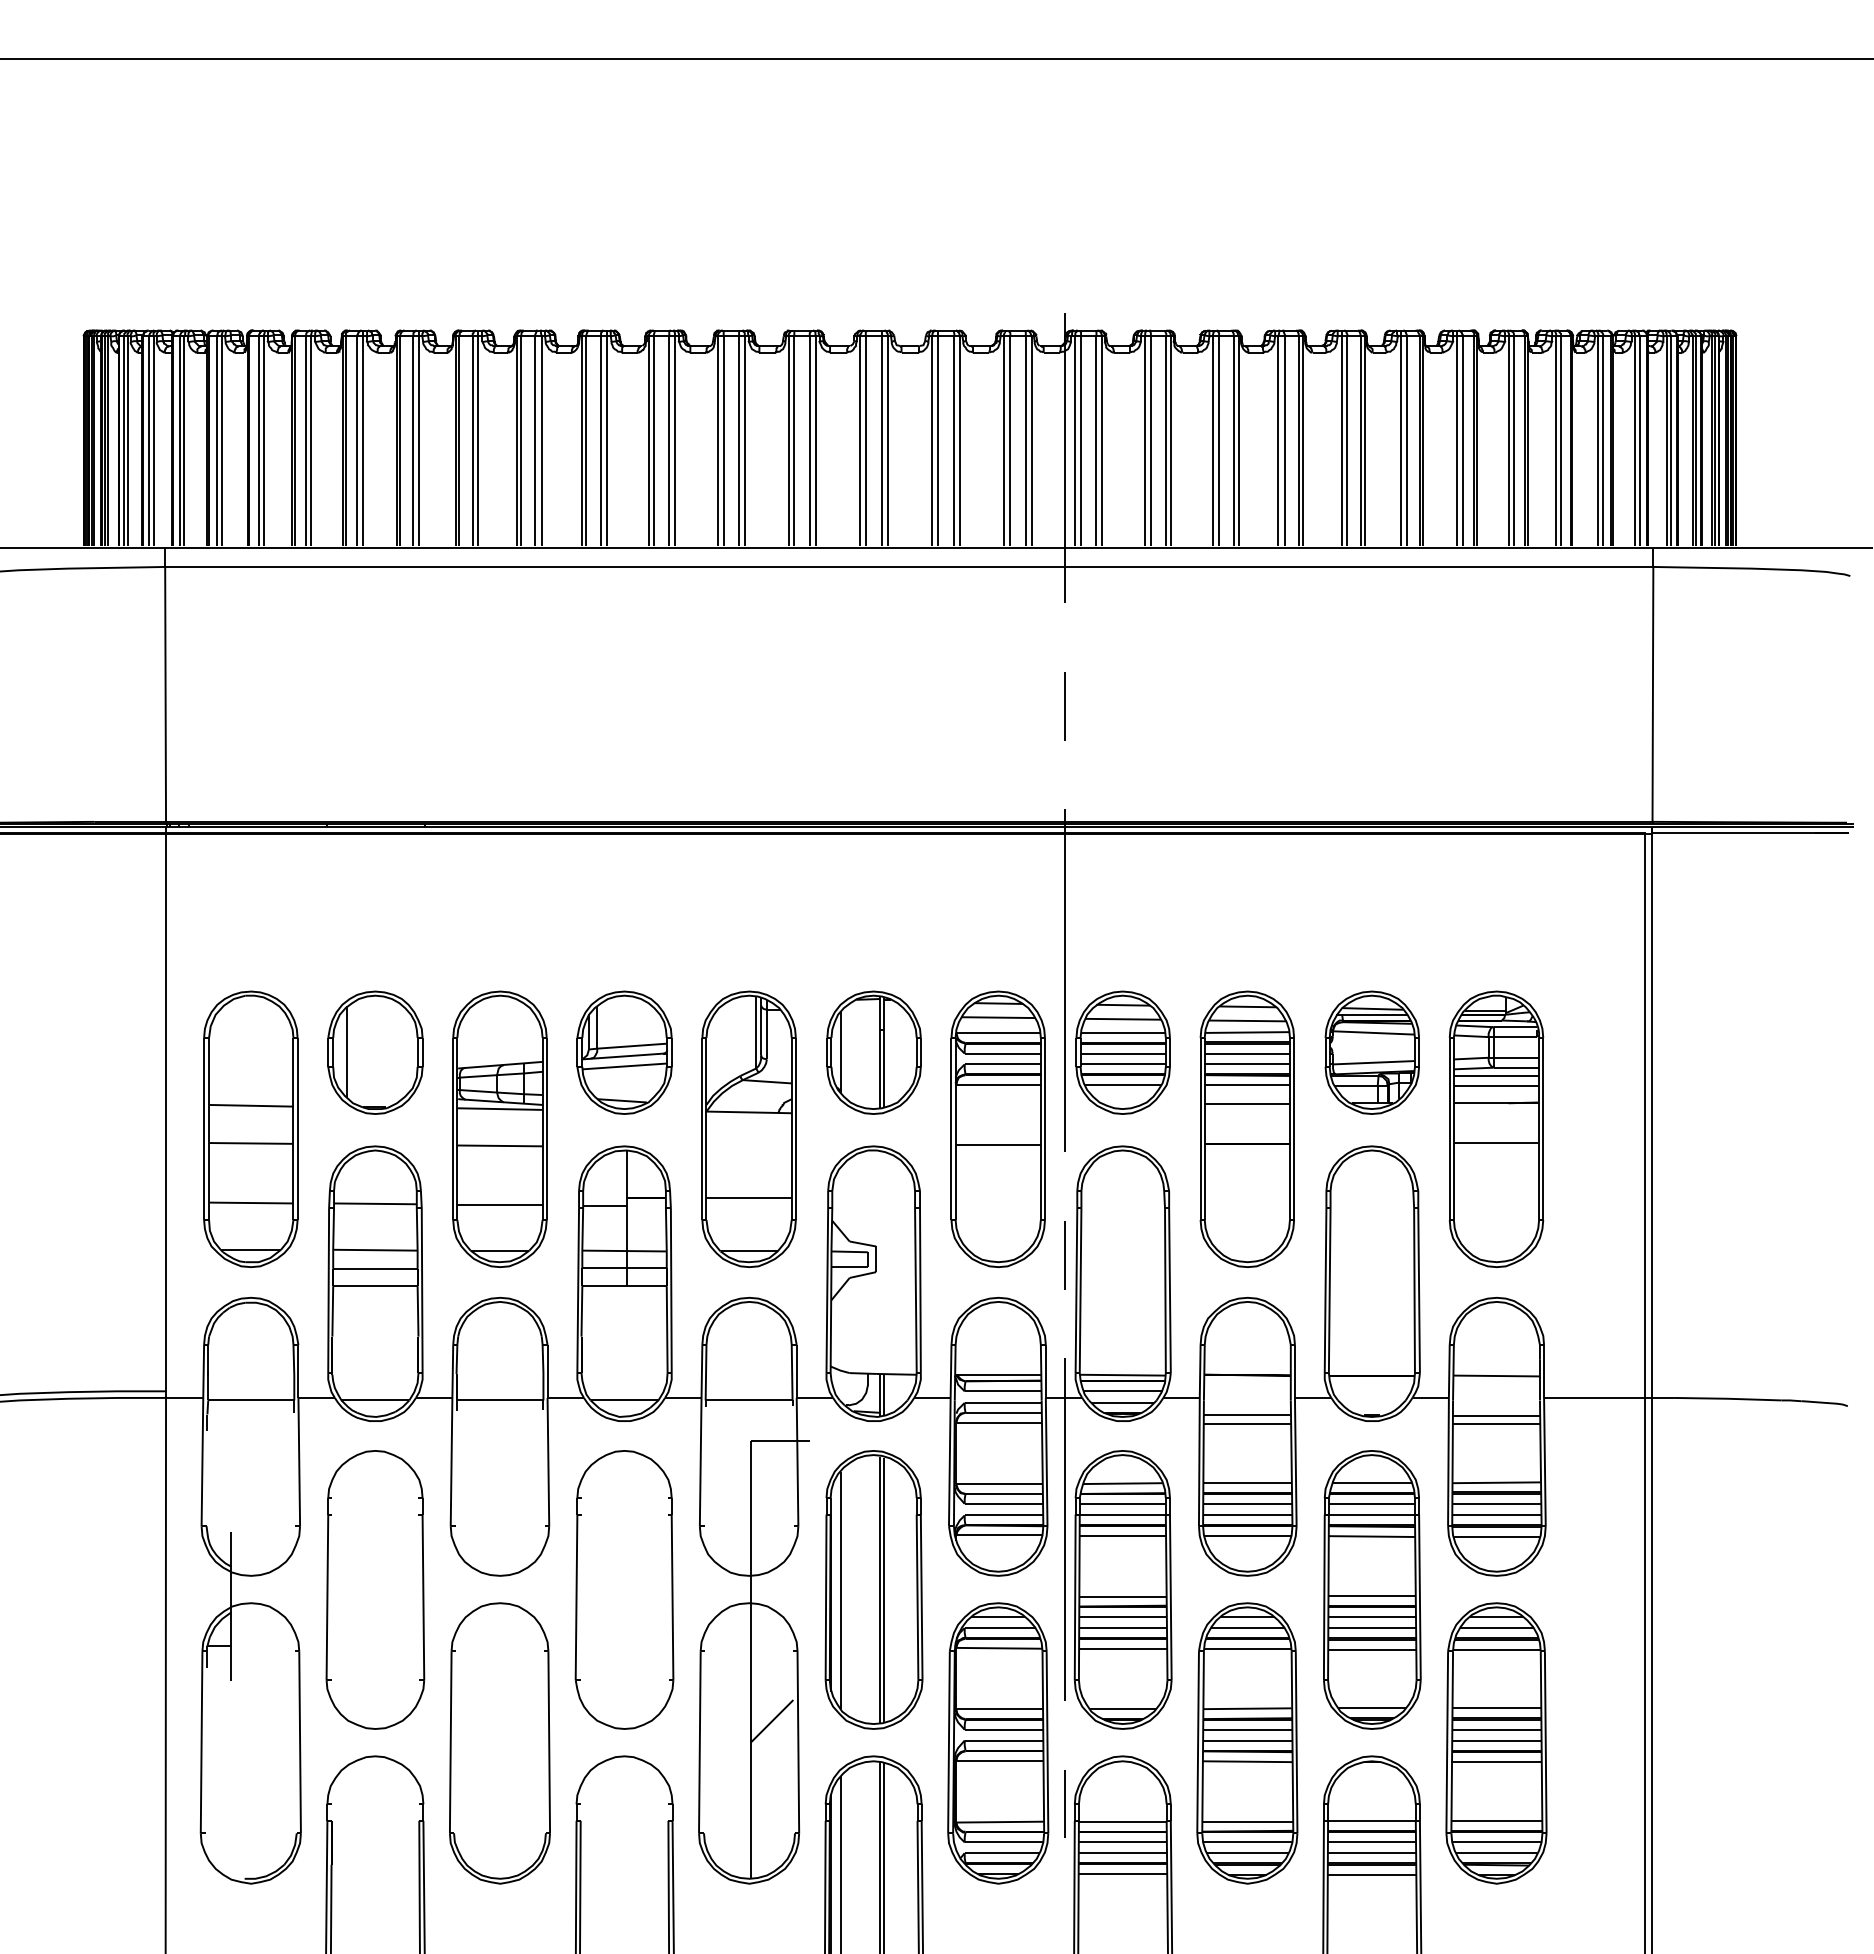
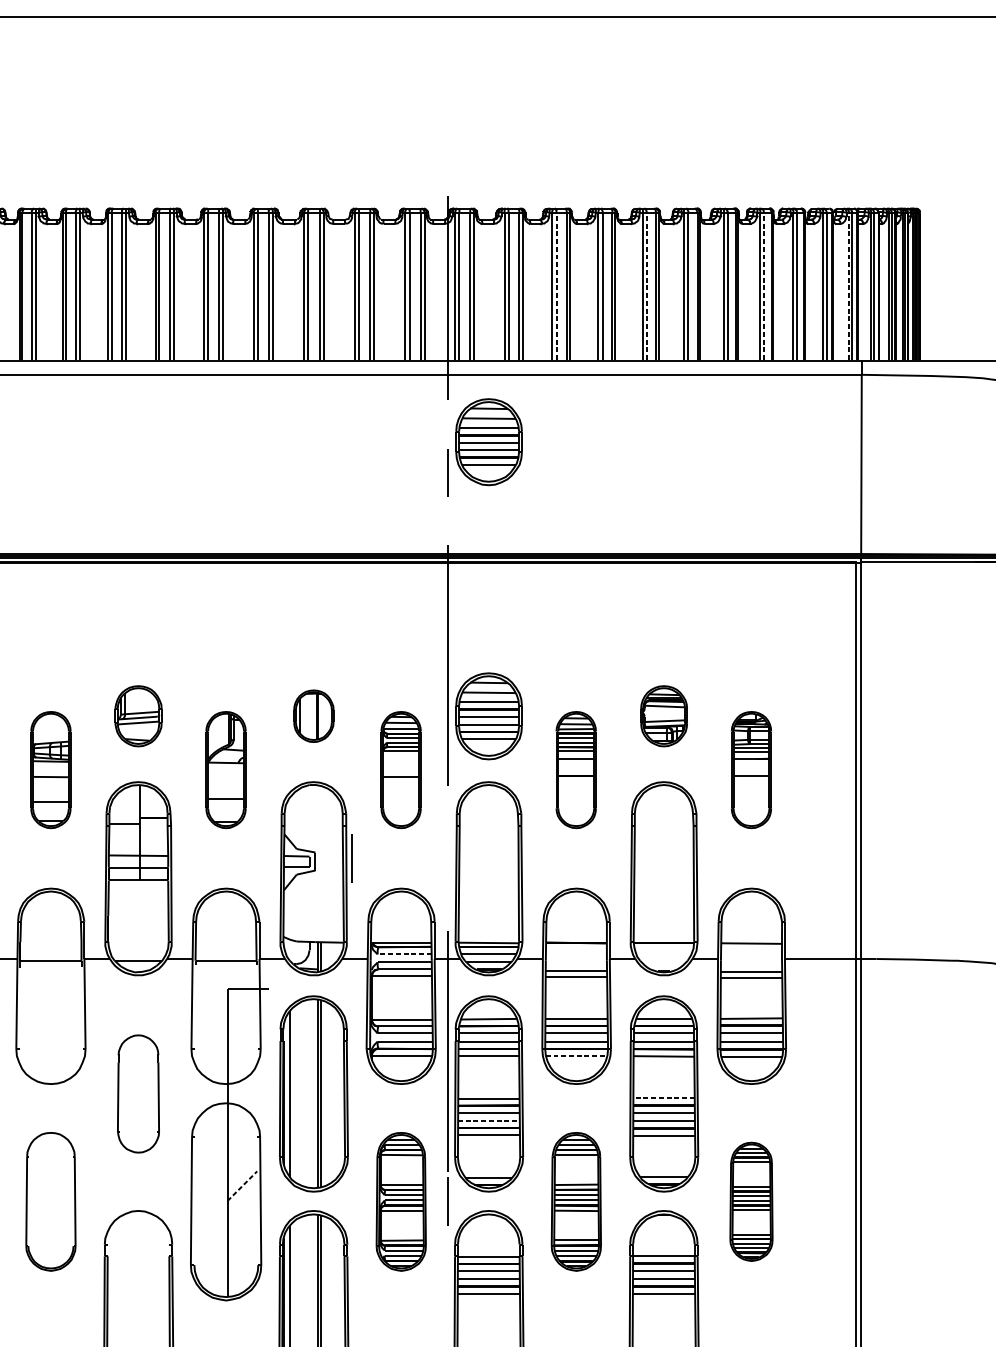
line: (1219, 441) -> (556, 286), solid -> dashed
line: (1347, 441) -> (646, 286), solid -> dashed
line: (1513, 441) -> (763, 286), solid -> dashed
line: (1634, 441) -> (848, 286), solid -> dashed
part: (1122, 662) -> (488, 441), added
part: (624, 1052) -> (138, 716), size x0.7
part: (873, 1052) -> (313, 716), size x0.6
part: (1371, 1052) -> (663, 716), size x0.7
part: (499, 1128) -> (50, 769), size x0.6
part: (748, 1128) -> (225, 769), size x0.6
part: (997, 1128) -> (400, 769), size x0.6
part: (1246, 1128) -> (575, 769), size x0.6
part: (1496, 1128) -> (751, 769), size x0.6
line: (1064, 1255) -> (352, 858), moved
line: (1002, 1391) -> (404, 954), solid -> dashed
line: (1247, 1536) -> (576, 1056), solid -> dashed
part: (624, 1589) -> (138, 1093), size x0.6
line: (1371, 1595) -> (663, 1097), solid -> dashed
line: (1122, 1628) -> (488, 1121), solid -> dashed
line: (772, 1721) -> (242, 1186), solid -> dashed
part: (499, 1743) -> (50, 1201), size x0.7
part: (998, 1743) -> (401, 1201), size x0.7
part: (1247, 1743) -> (576, 1201), size x0.7
part: (1496, 1743) -> (751, 1201), size x0.6
line: (1064, 1803) -> (447, 1201), moved

